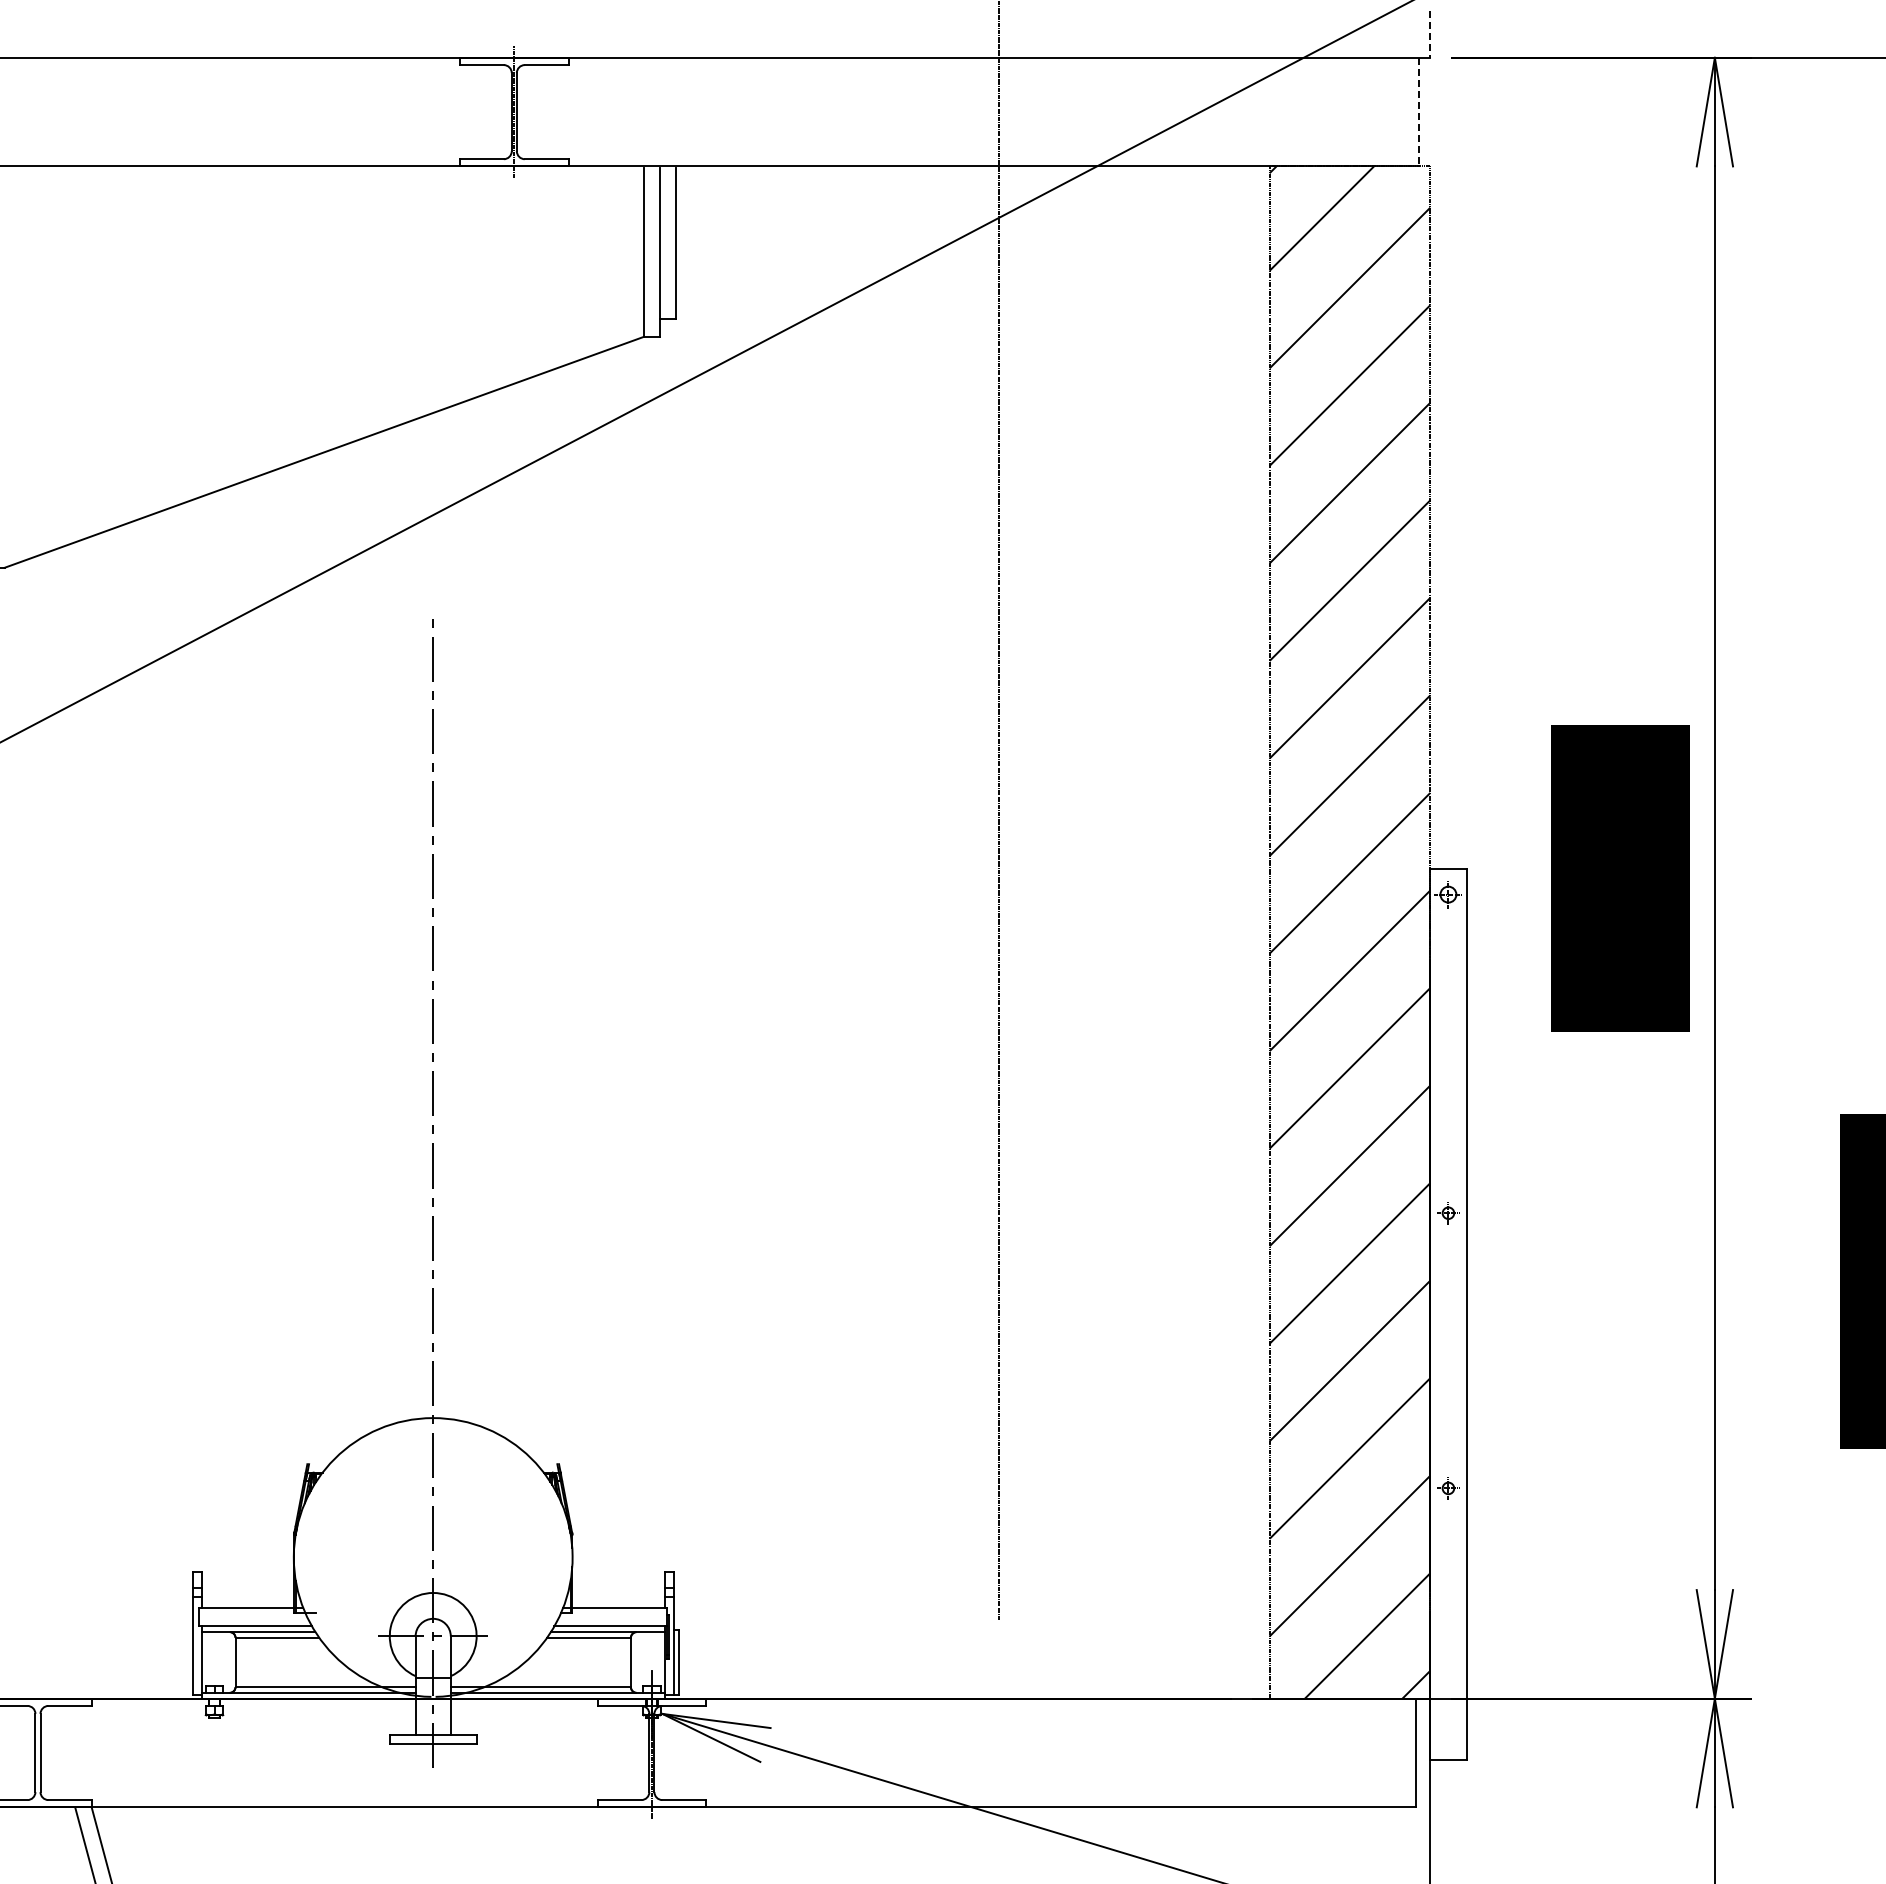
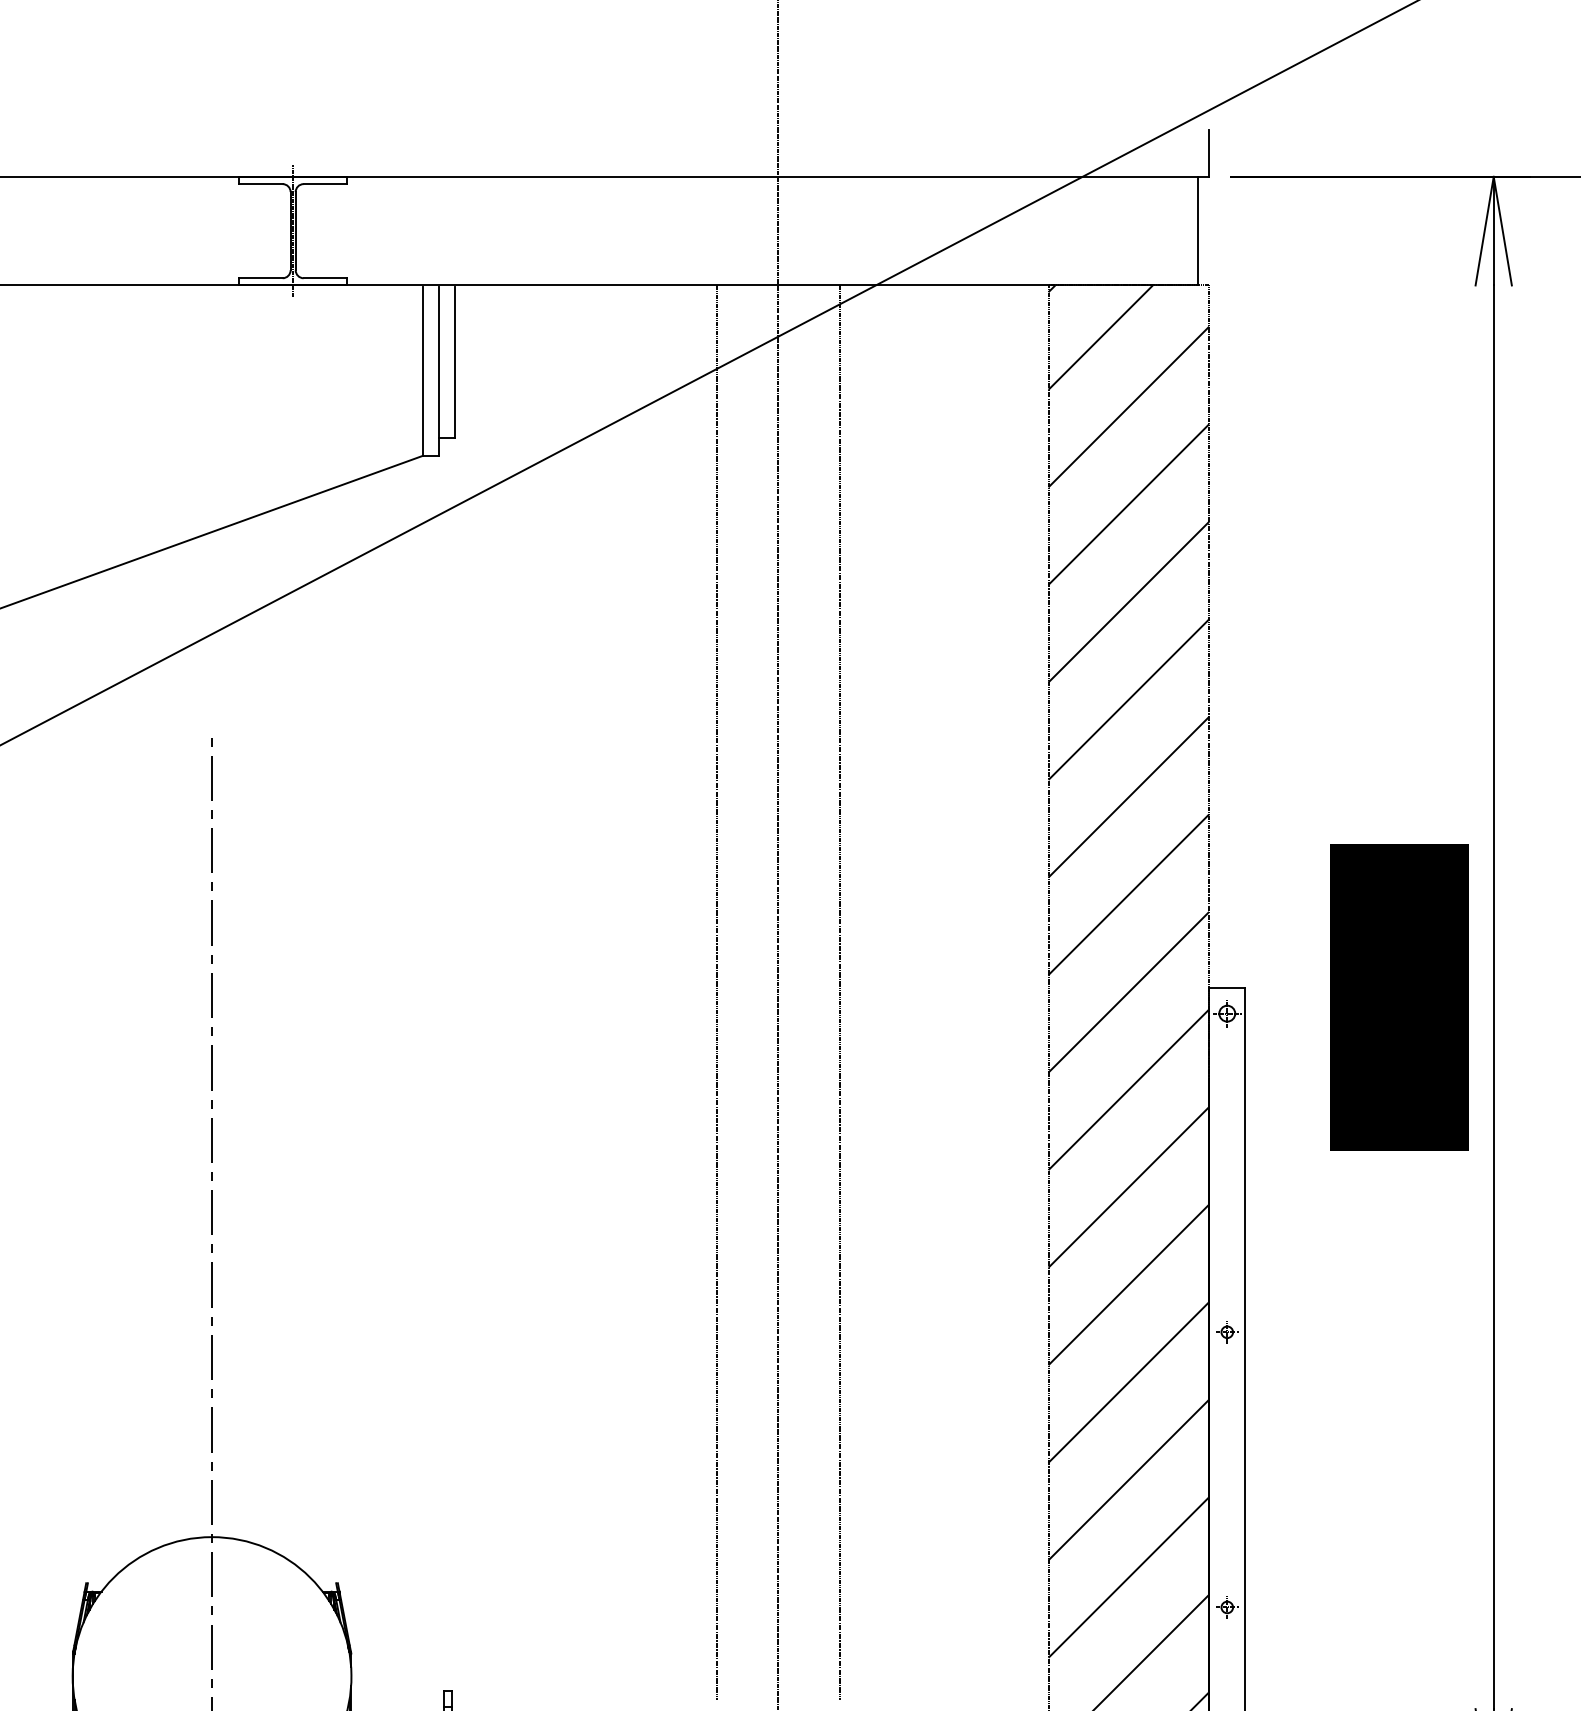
line: (1430, 34) -> (1209, 153), dashed -> solid
line: (1419, 112) -> (1198, 231), dashed -> solid
line: (937, 873) -> (716, 992), added
line: (1061, 873) -> (840, 992), added

